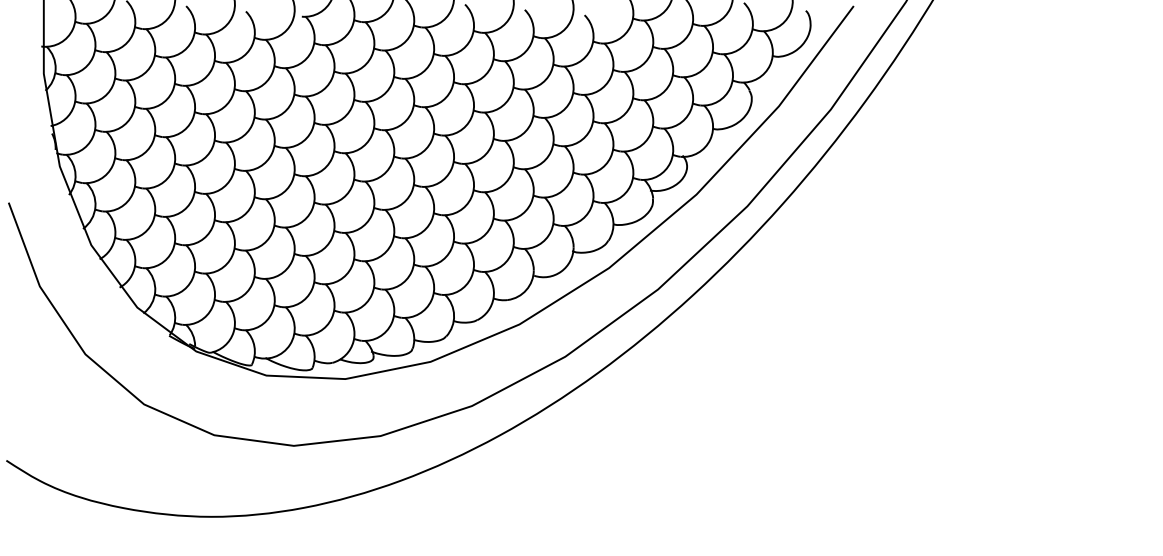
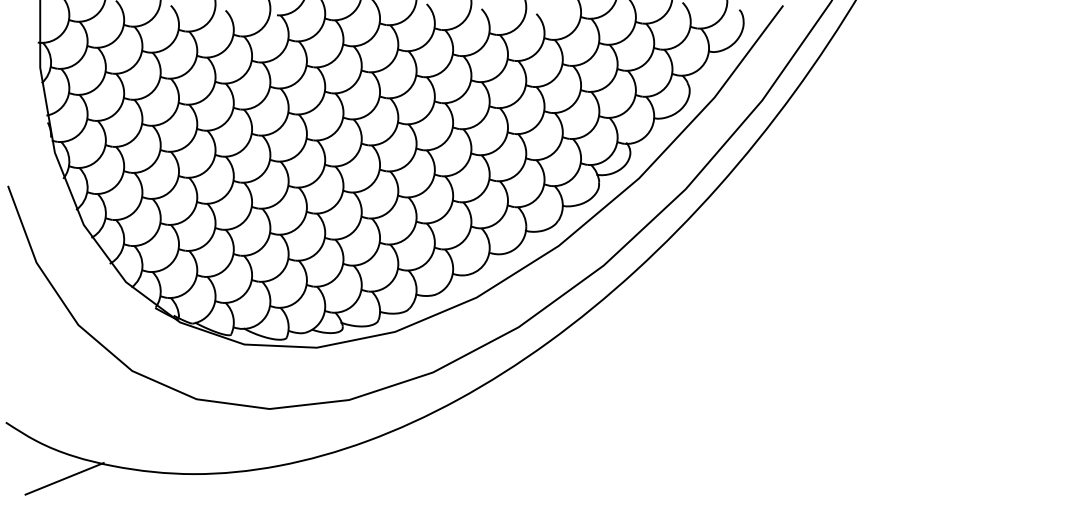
line: (70, 521) -> (64, 478), added

